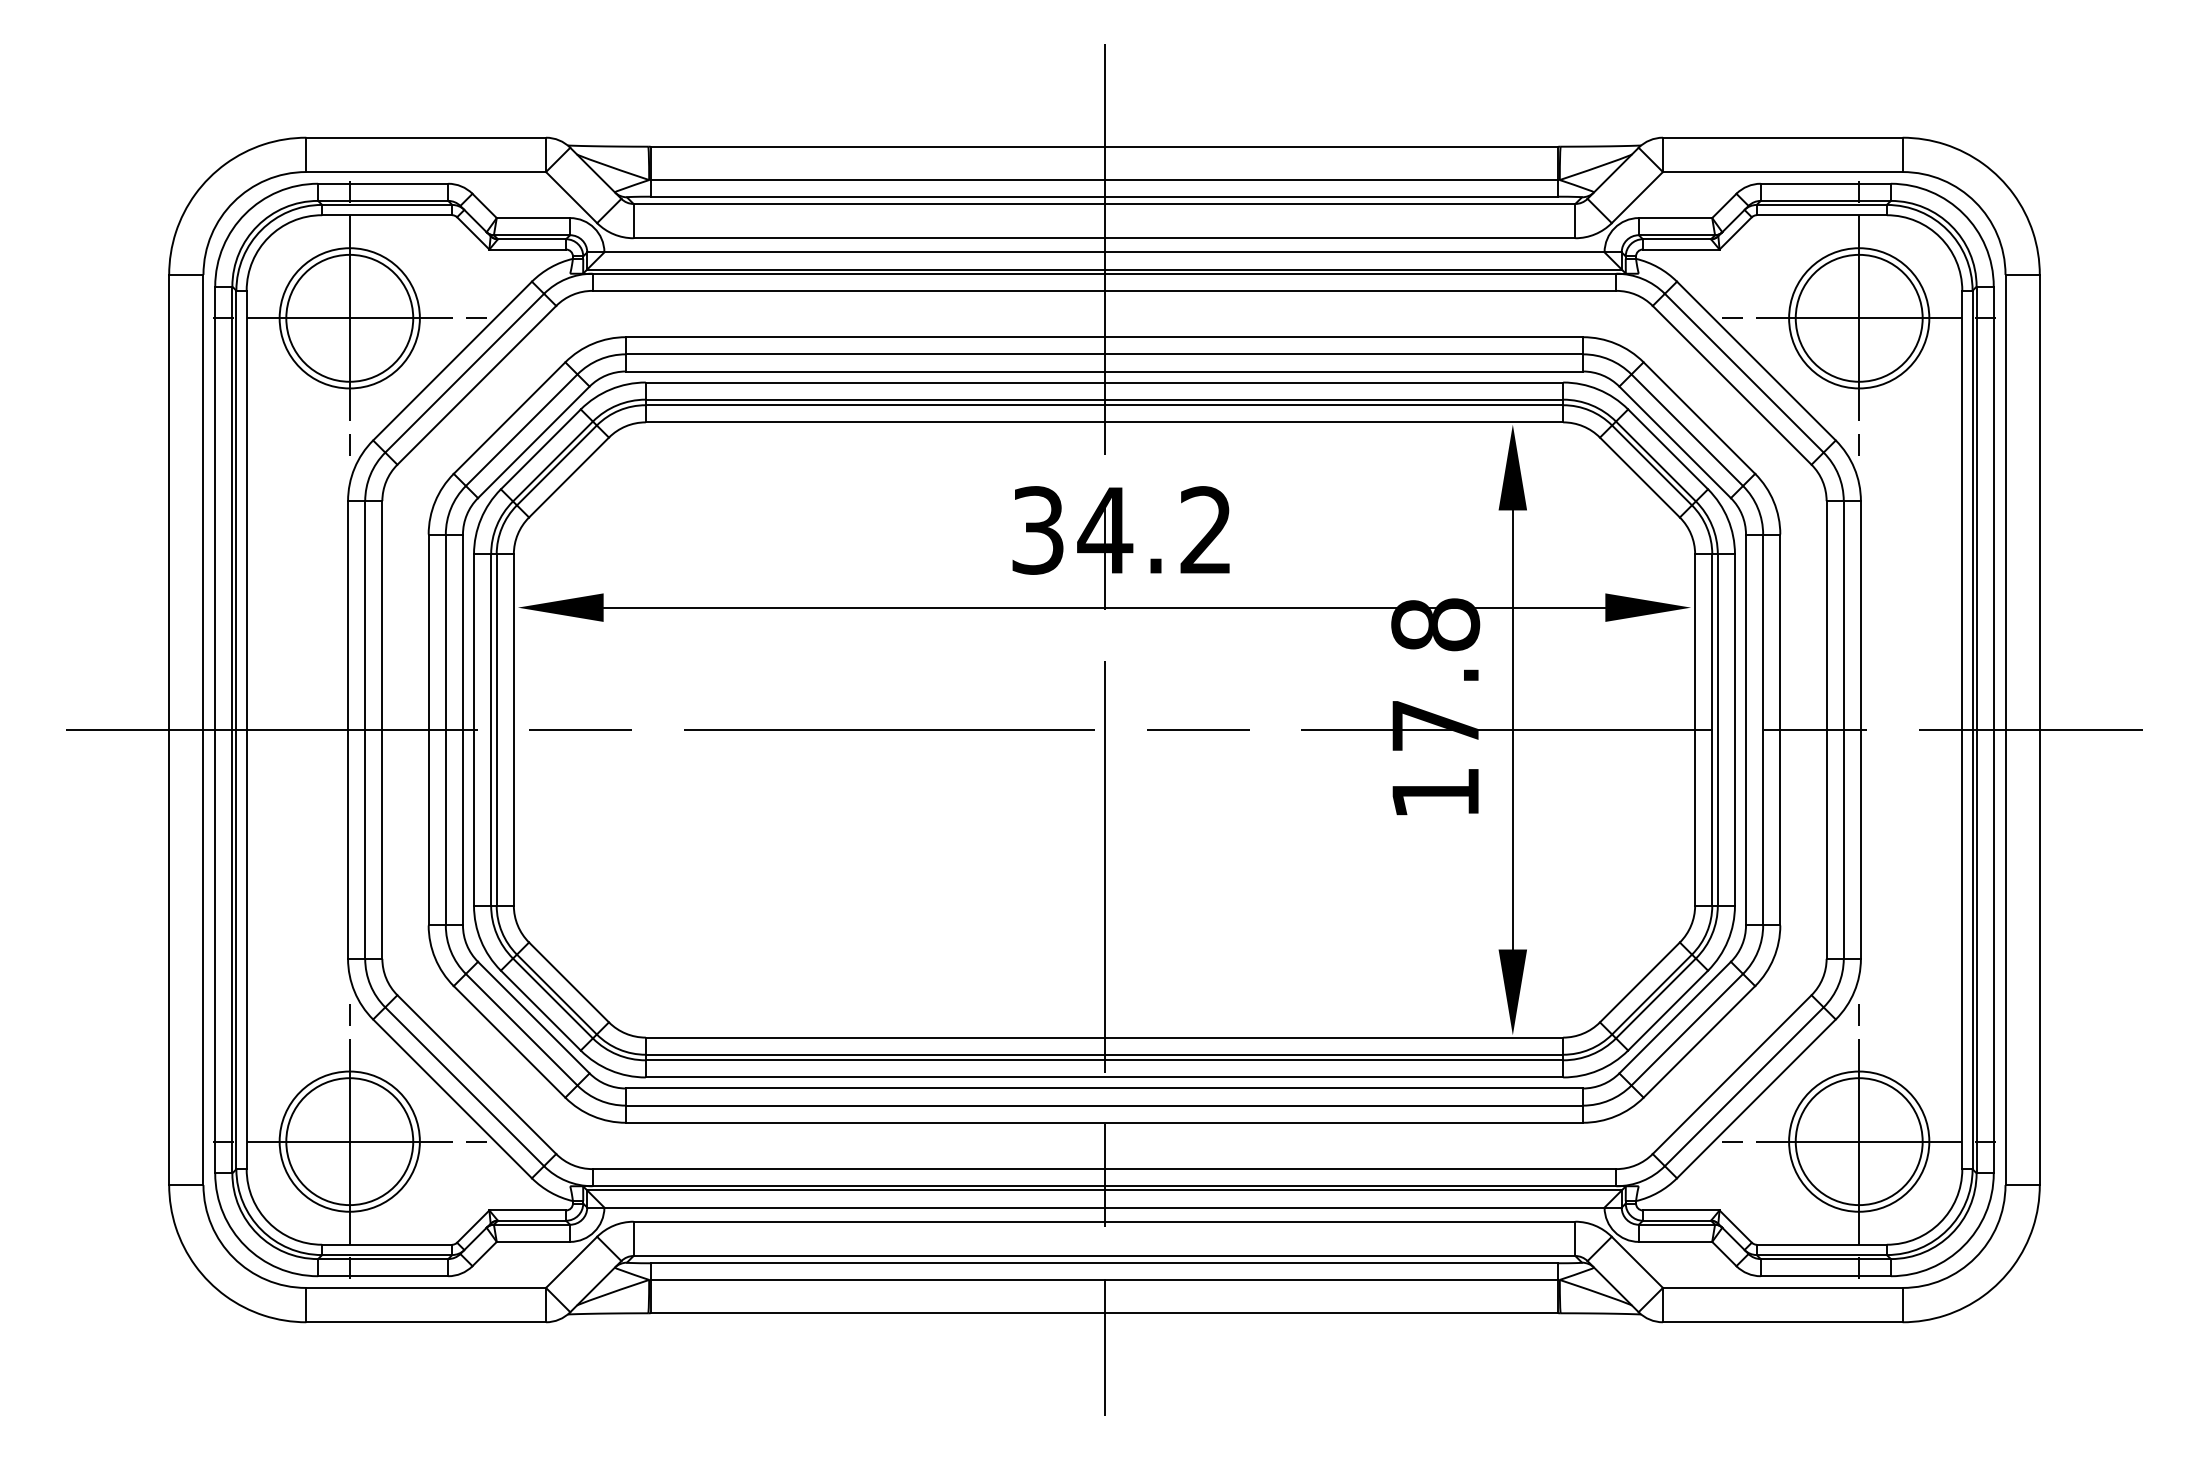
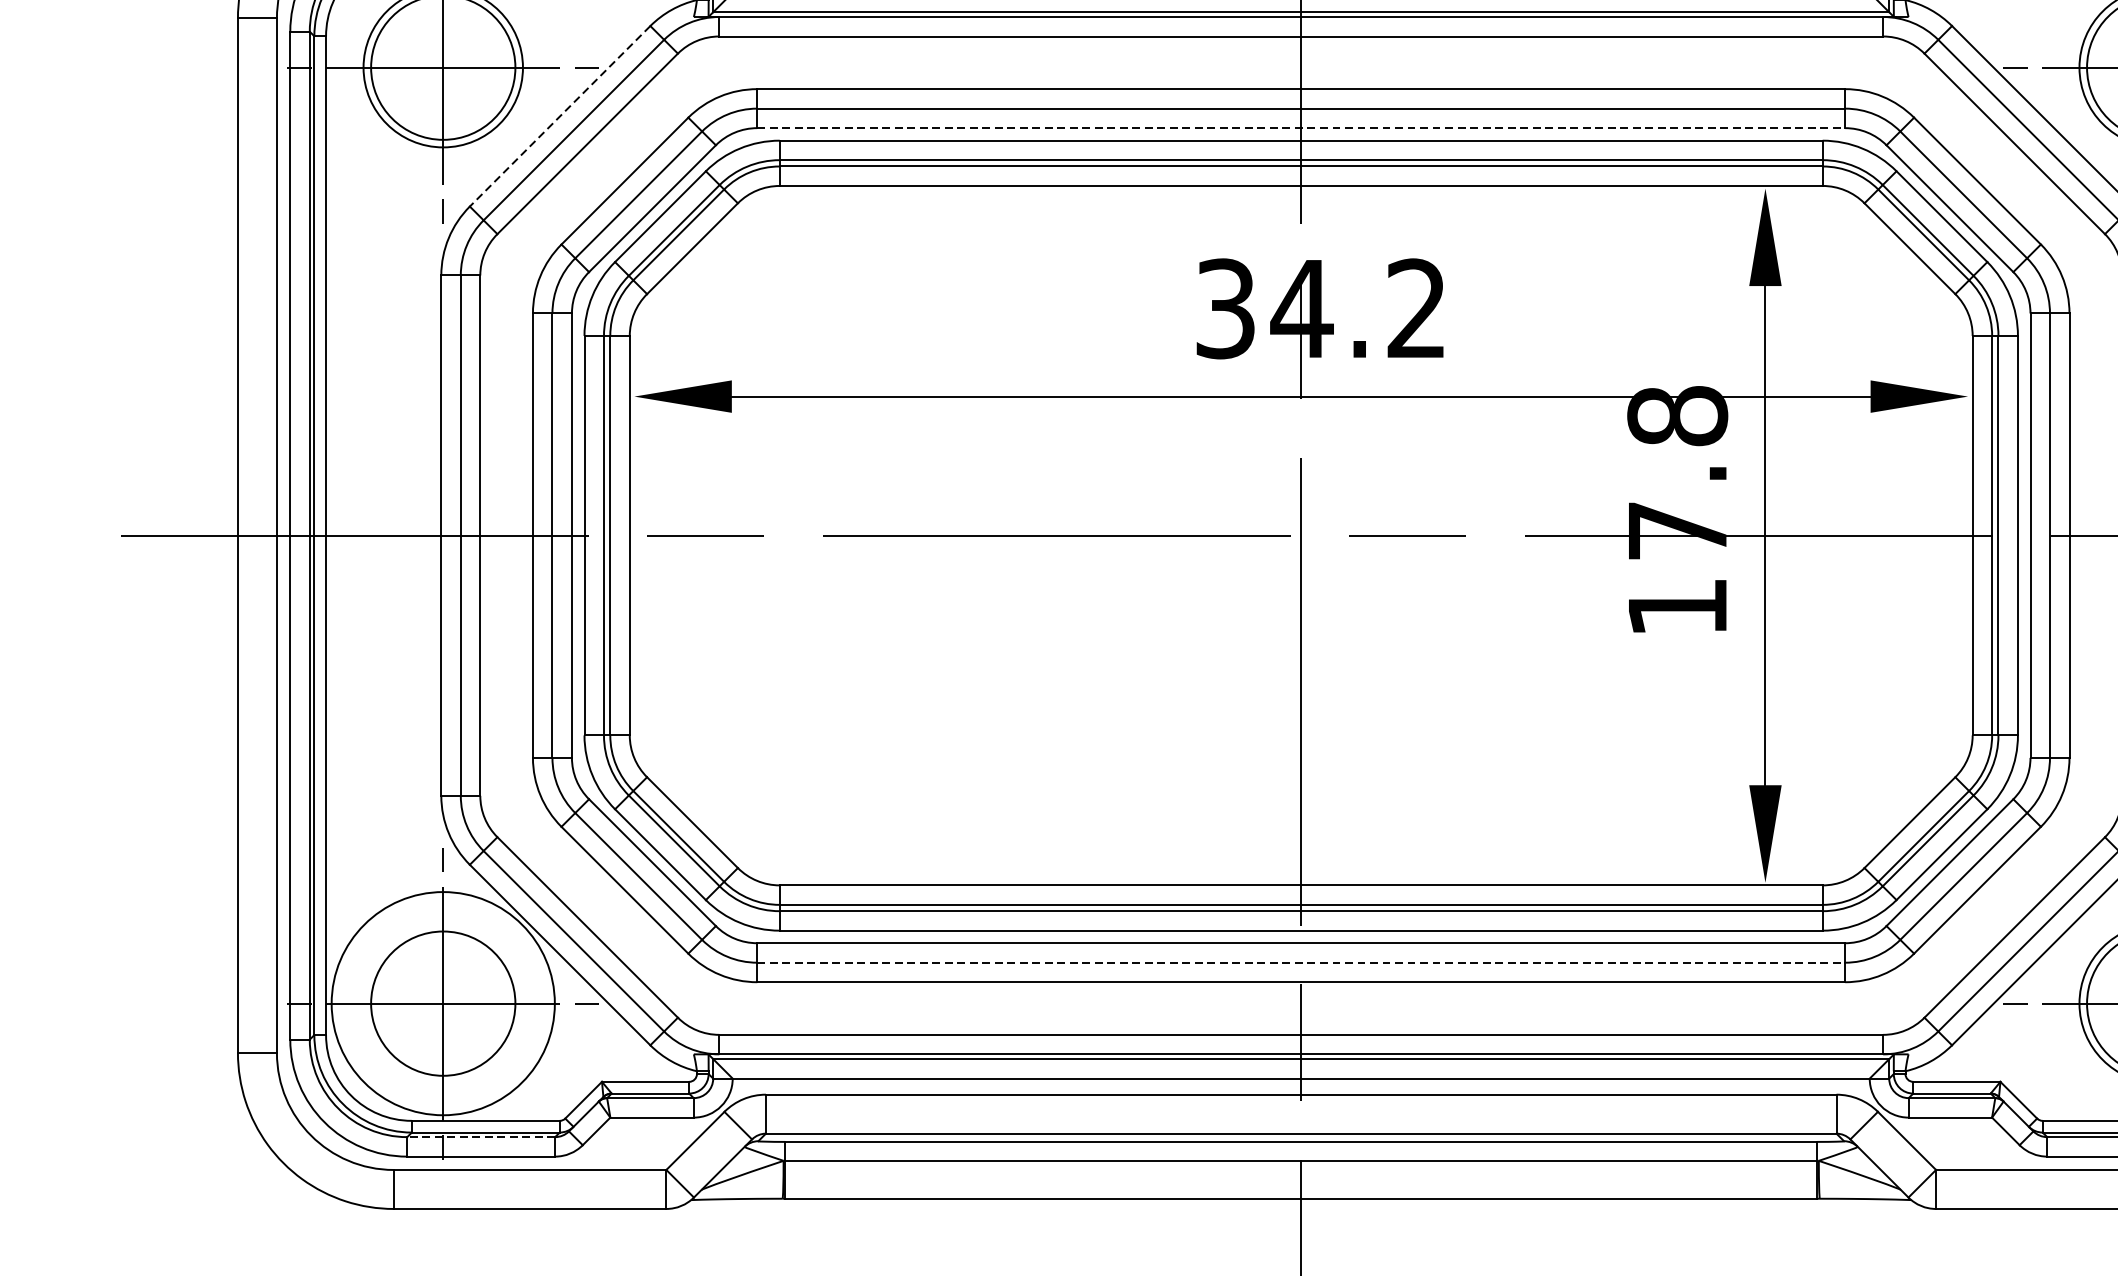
line: (452, 361) -> (560, 116), solid -> dashed
line: (1105, 371) -> (1302, 128), solid -> dashed
line: (1105, 1105) -> (1302, 962), solid -> dashed
circle: (349, 1141) -> (442, 1003), size x1.4
line: (382, 1259) -> (480, 1137), solid -> dashed

